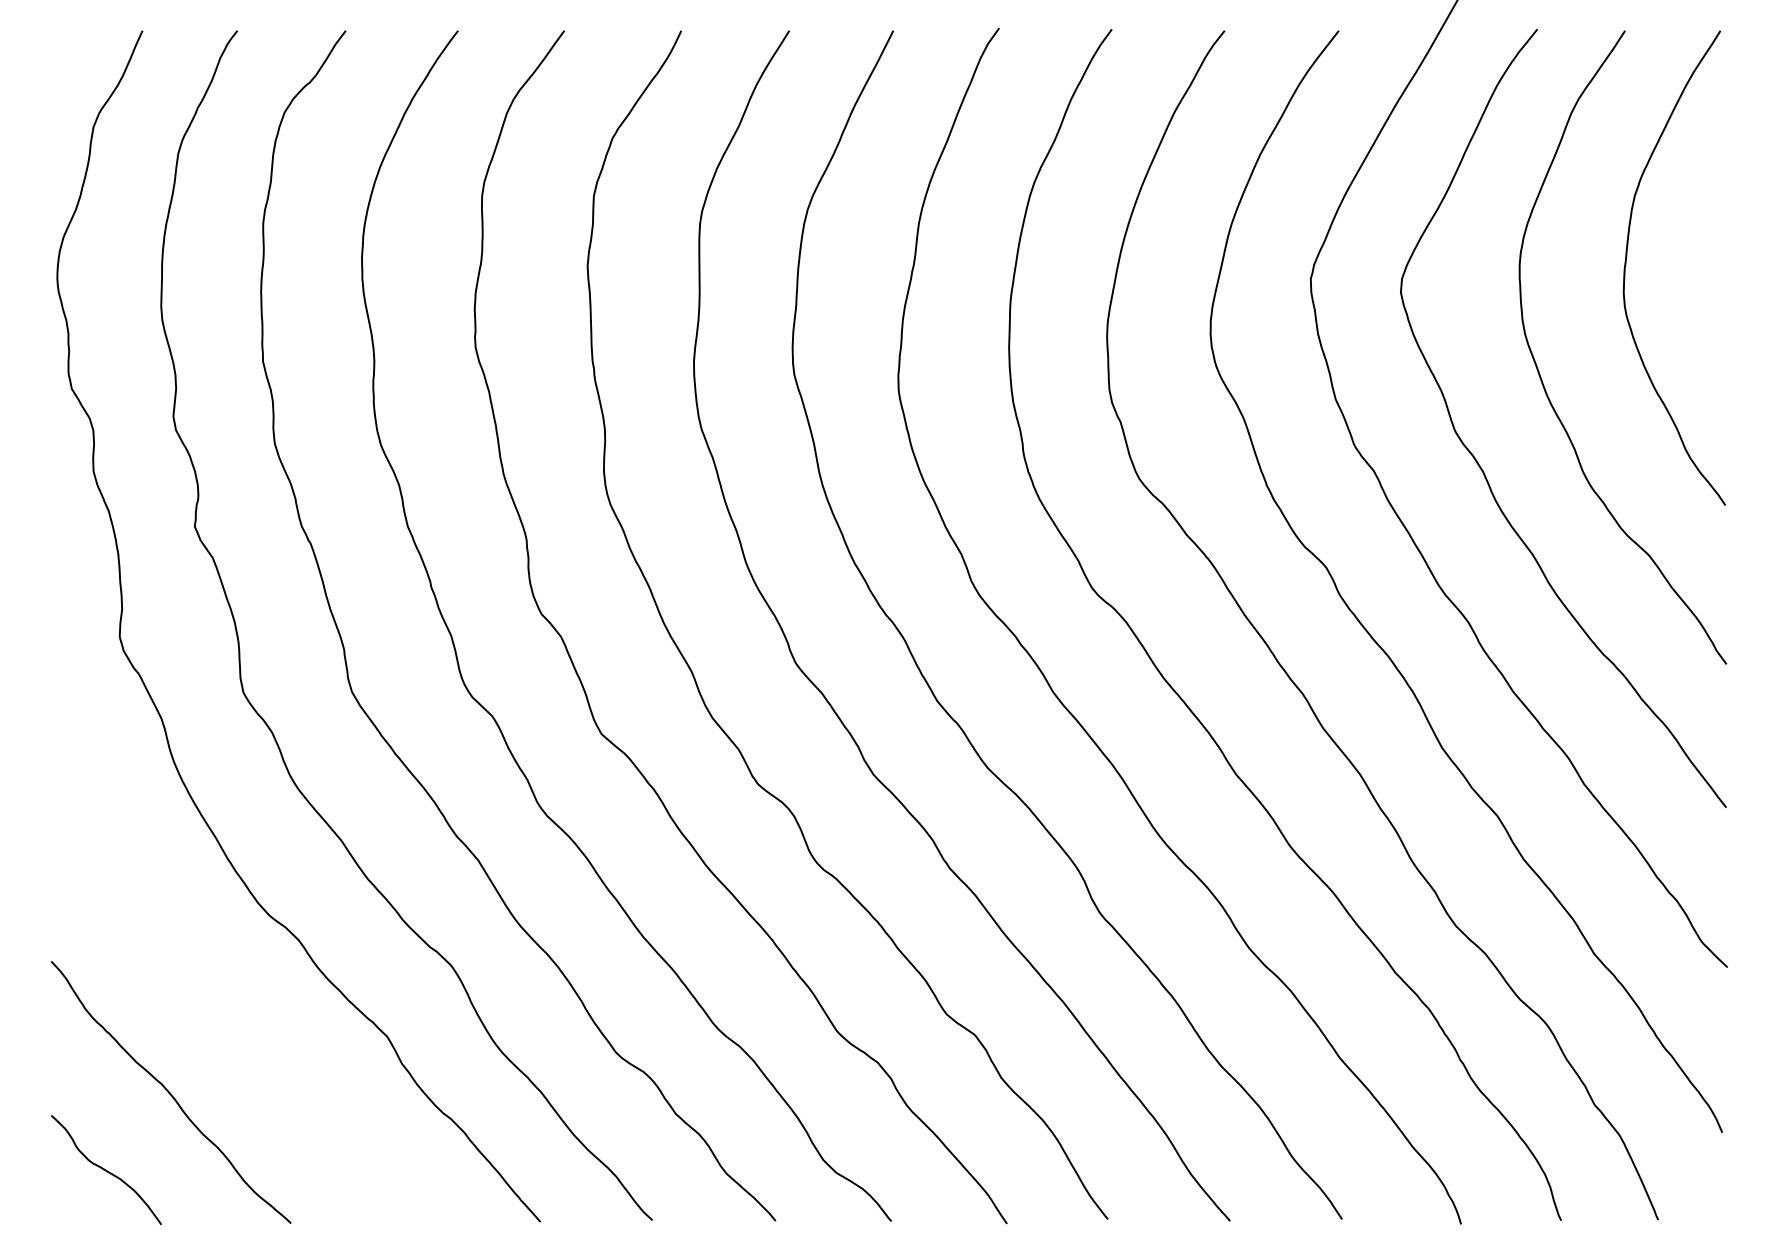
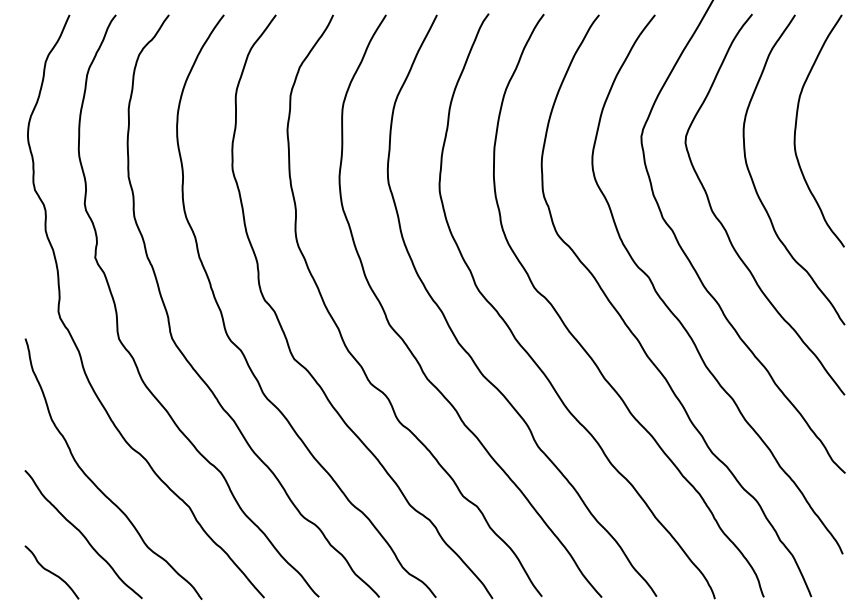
curve: (195, 988) -> (95, 483), added

